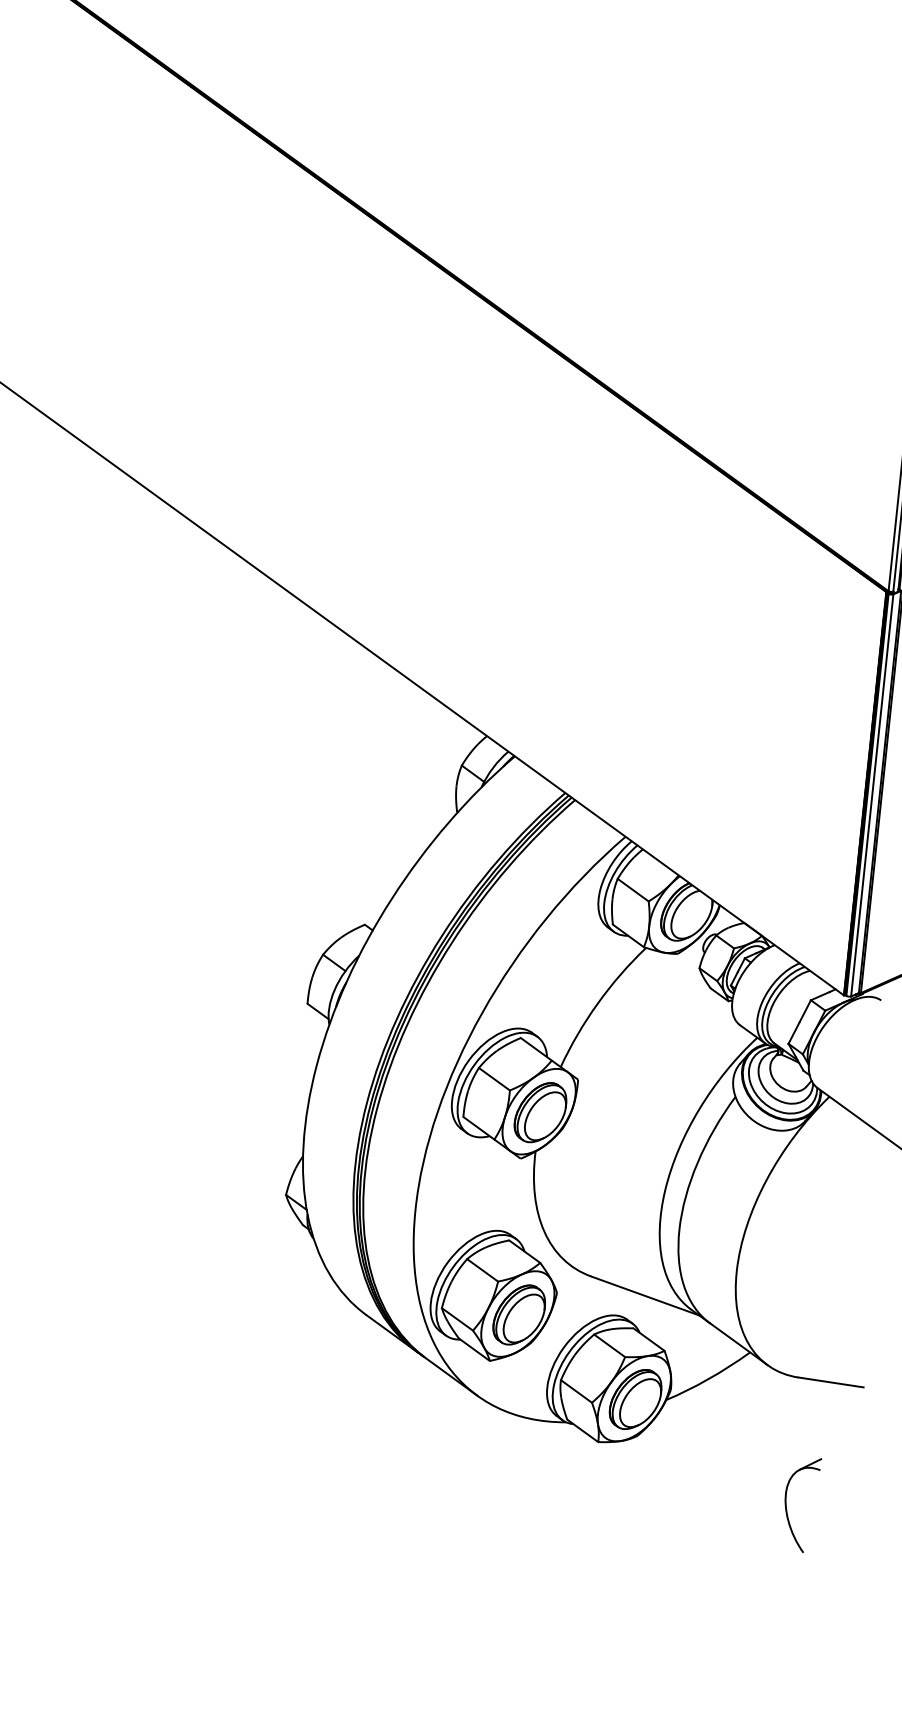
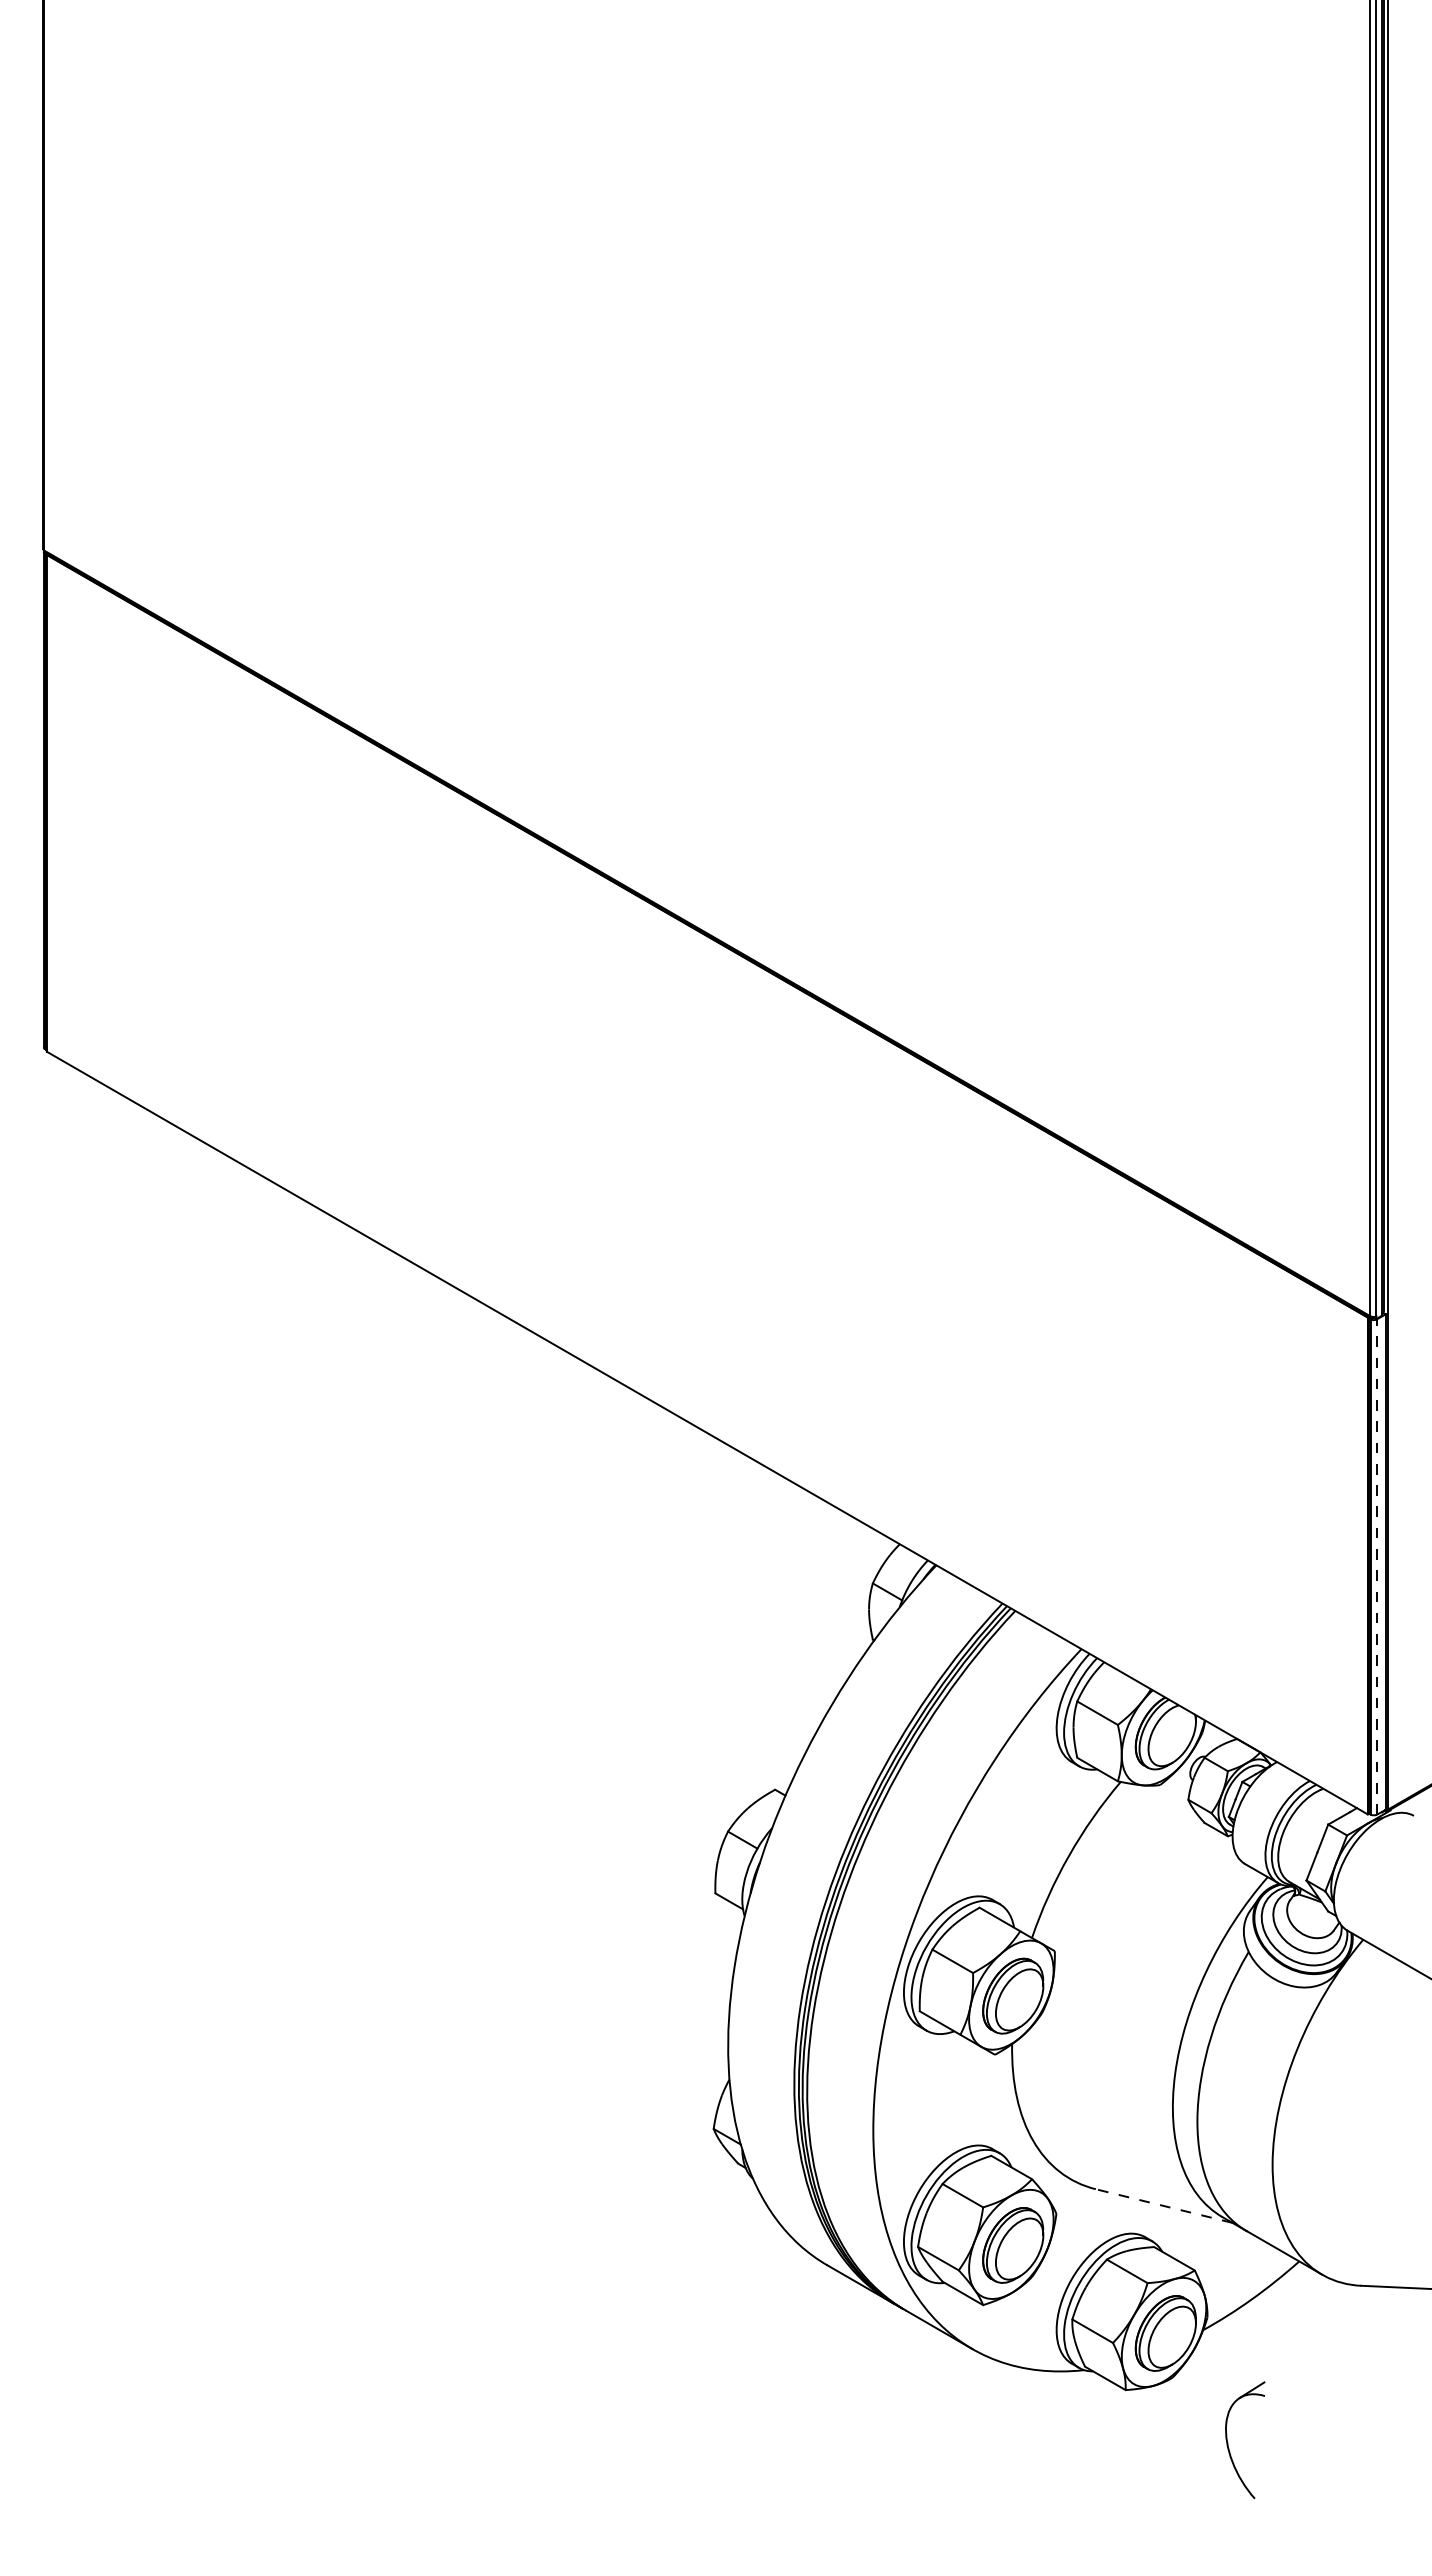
line: (872, 795) -> (1376, 1567), solid -> dashed
line: (644, 1295) -> (1163, 2205), solid -> dashed
part: (786, 1504) -> (1228, 2442), moved

